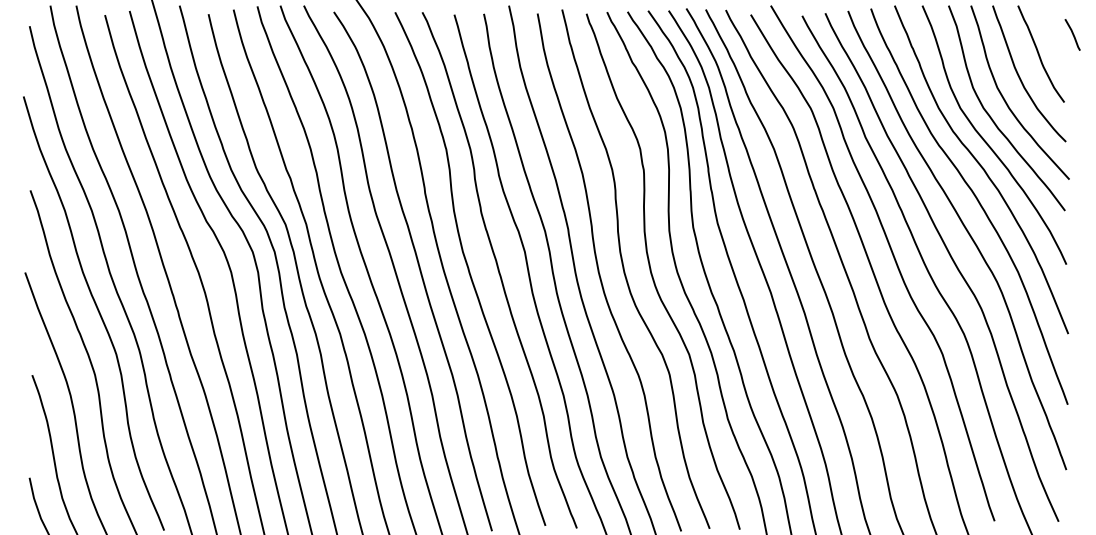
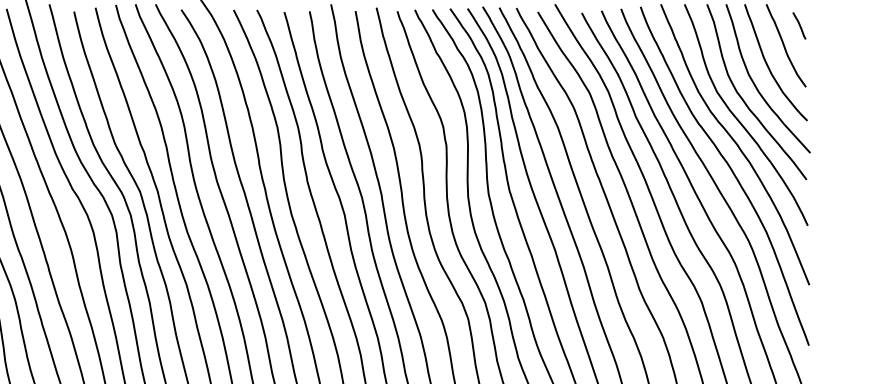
line: (1072, 34) -> (799, 25), moved

